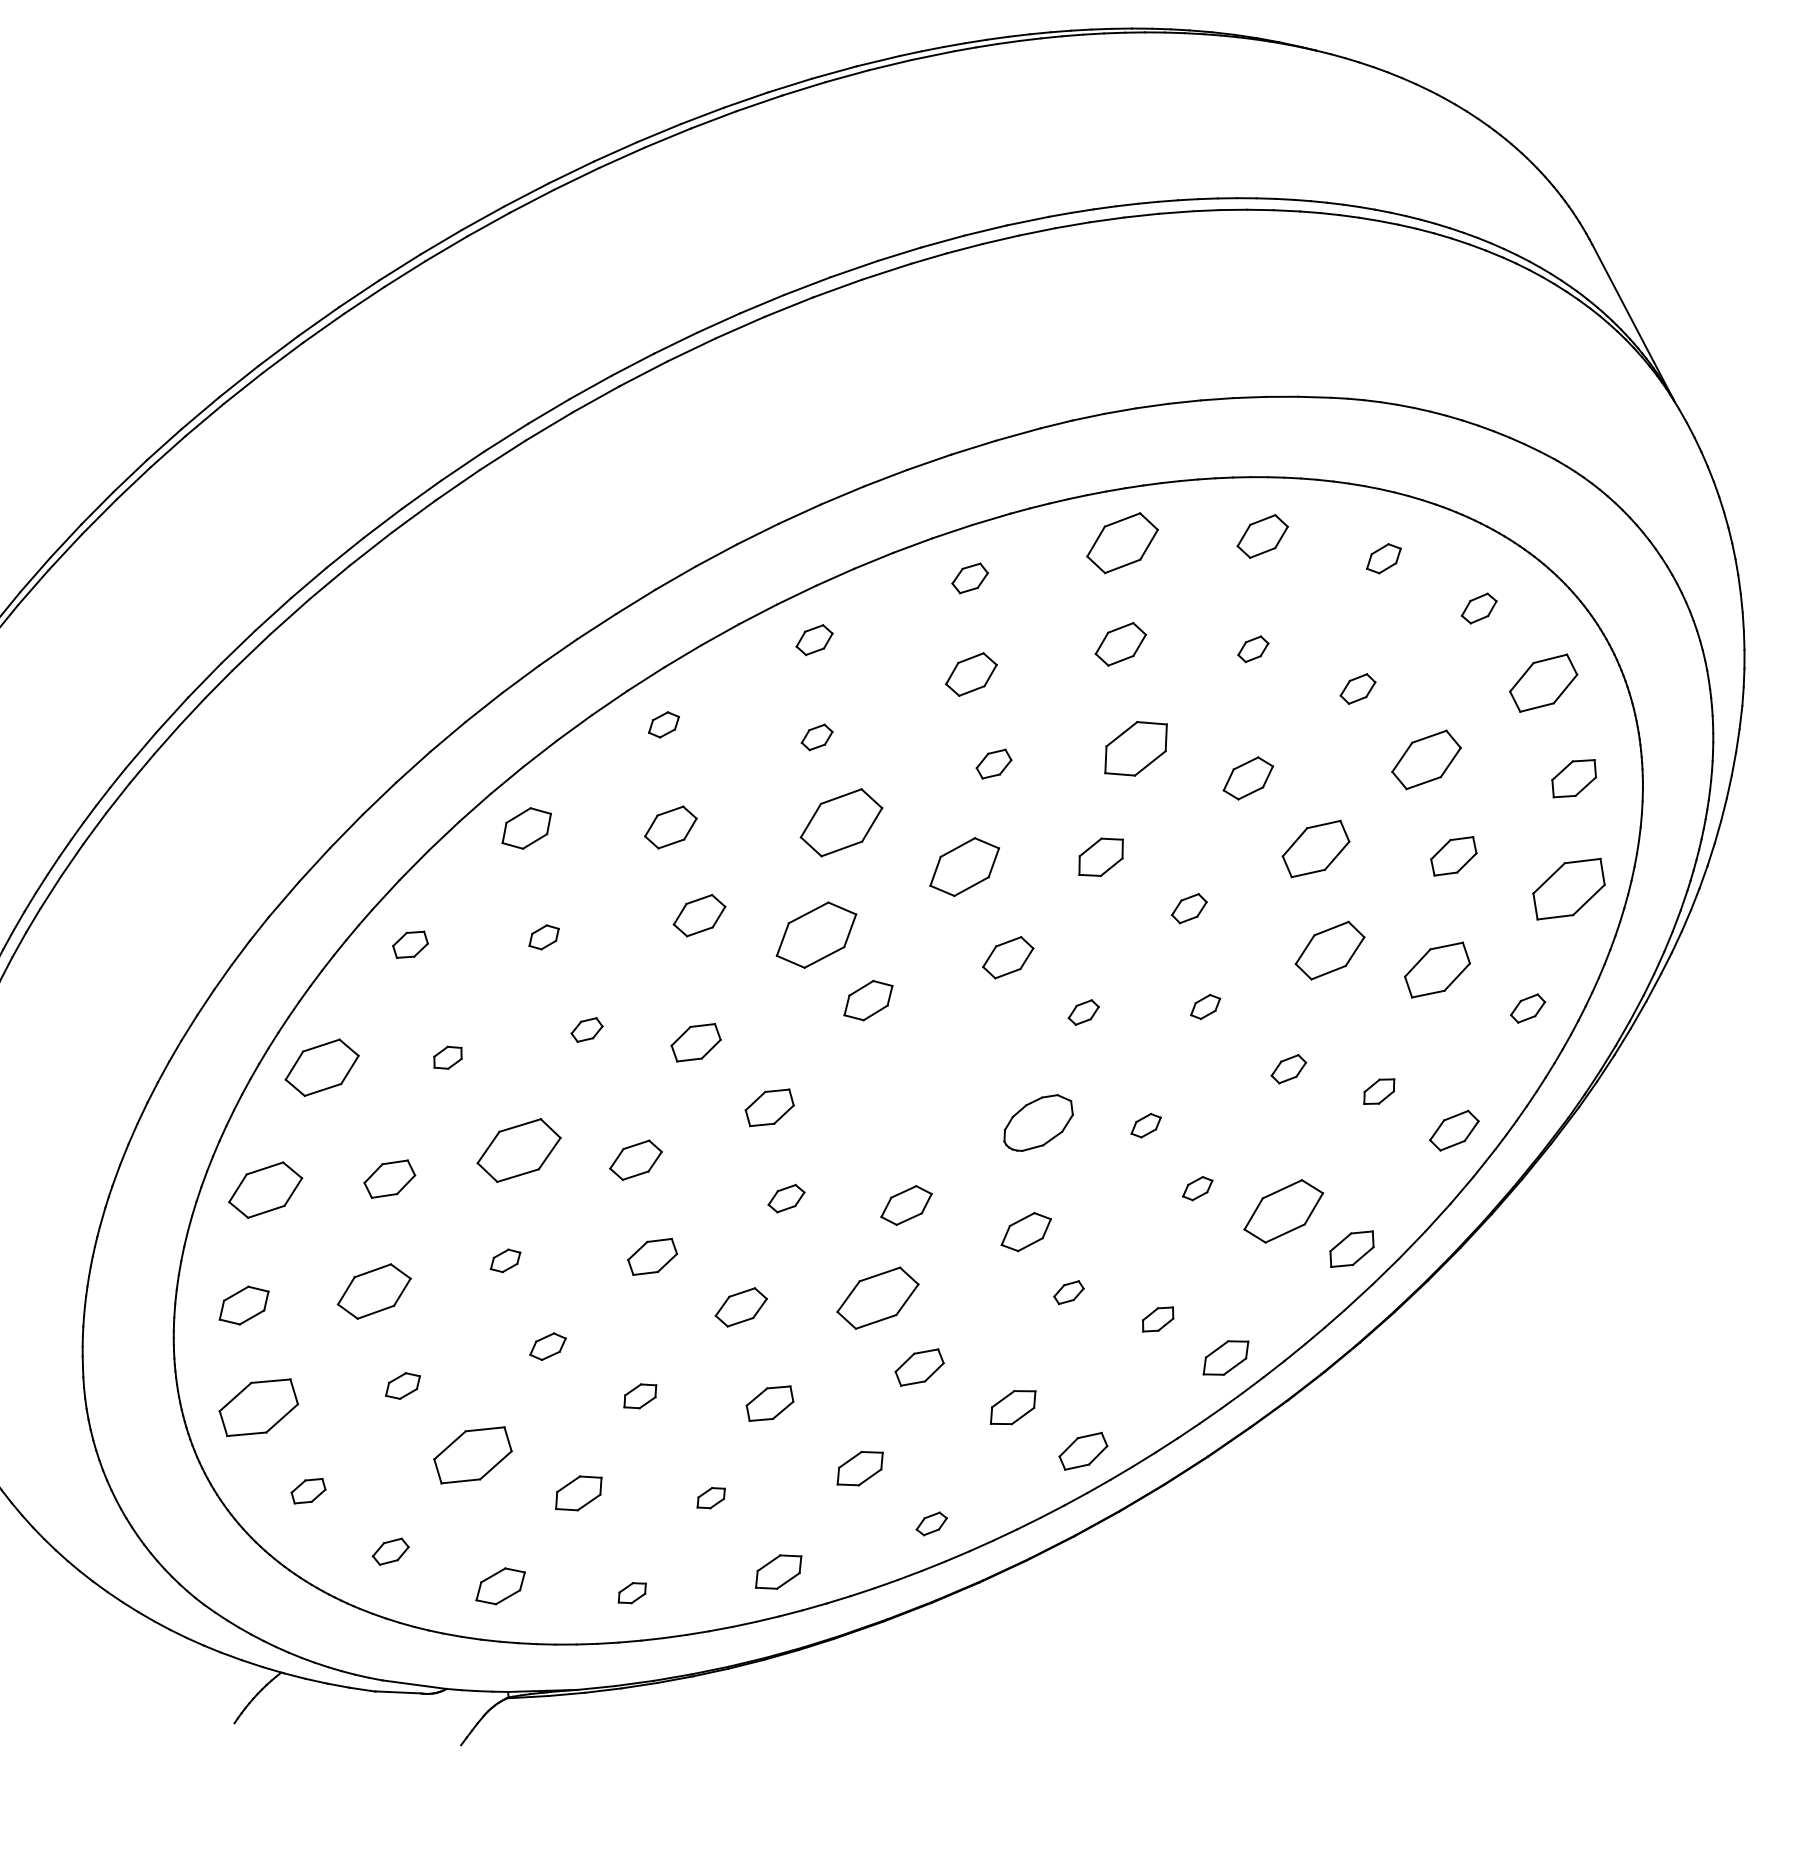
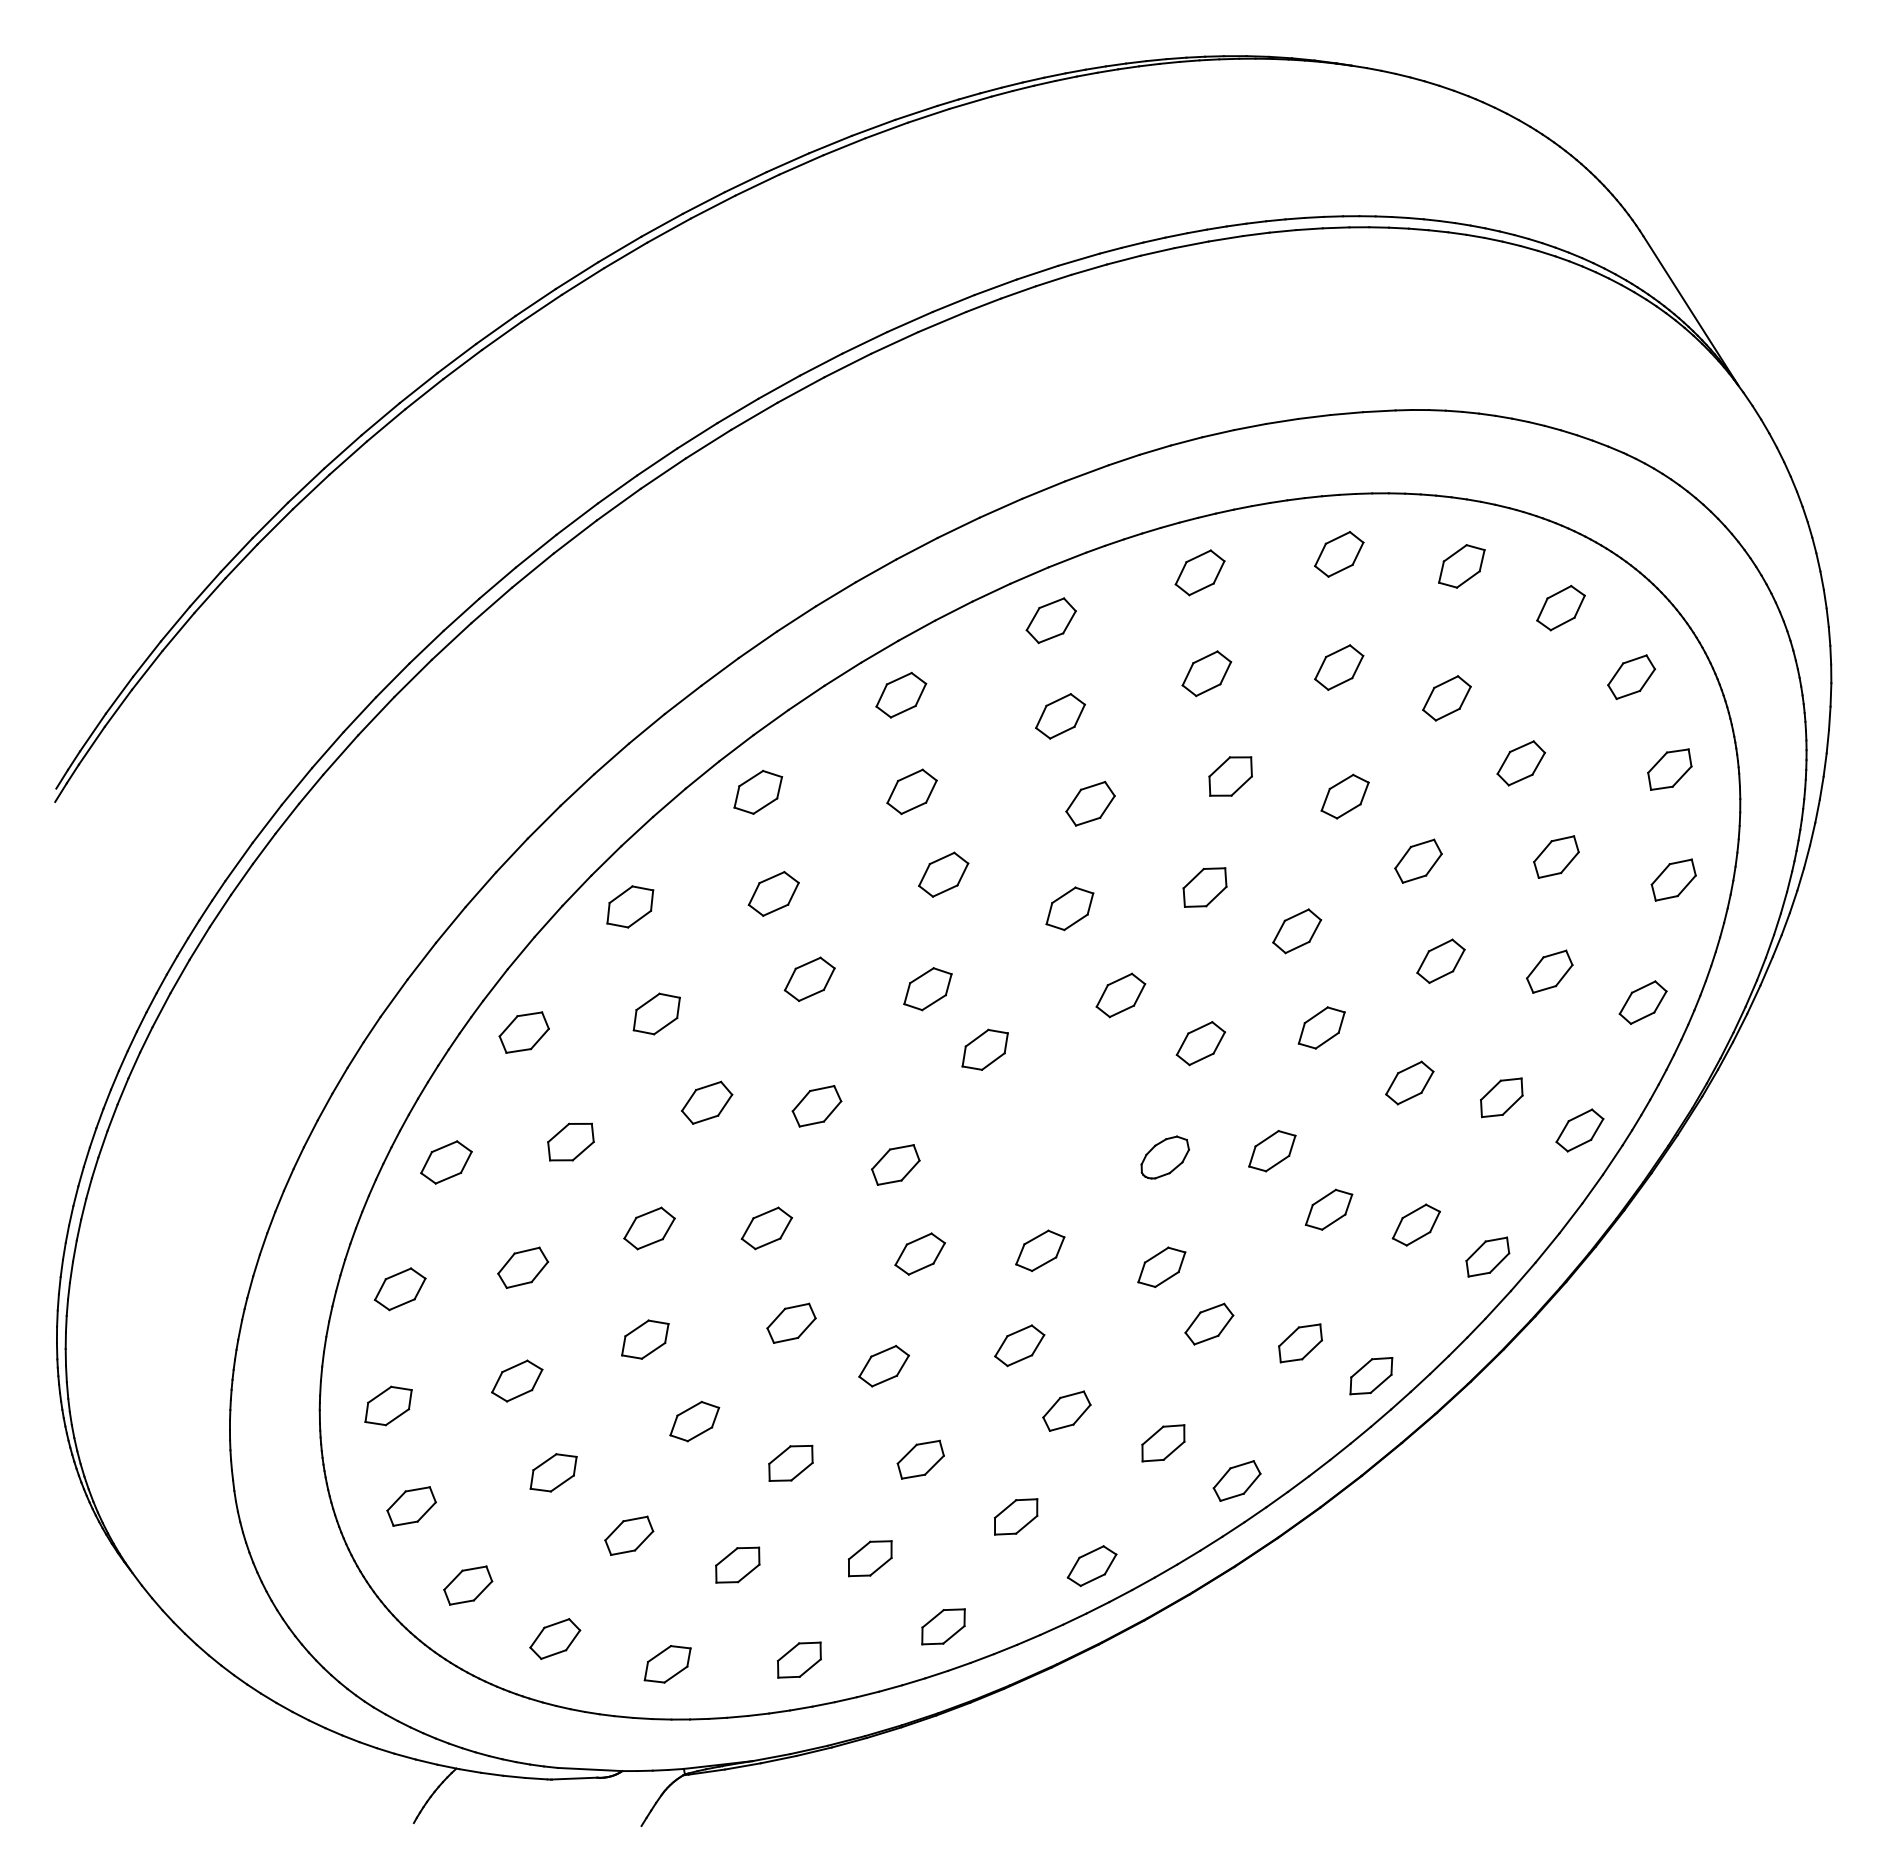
part: (1121, 542) -> (1199, 572), size x0.71
part: (1383, 558) -> (1461, 566), size x1.43
part: (969, 578) -> (1050, 620), size x1.43
part: (1478, 607) -> (1560, 607), size x1.43
part: (814, 639) -> (901, 694), size x1.43
part: (1253, 649) -> (1339, 667), size x1.67
part: (1543, 683) -> (1631, 677), size x0.71
part: (1357, 689) -> (1446, 698), size x1.43
part: (664, 724) -> (758, 791), size x1.67
part: (816, 736) -> (911, 791), size x1.67
part: (1135, 748) -> (1230, 776), size x0.71
part: (1426, 760) -> (1521, 763), size x0.71
part: (994, 763) -> (1090, 803), size x1.43
part: (841, 822) -> (943, 874), size x0.62
part: (1316, 848) -> (1418, 860), size x0.71
part: (964, 866) -> (1069, 908), size x0.71
part: (1568, 888) -> (1673, 879), size x0.62
part: (1189, 908) -> (1297, 931), size x1.43
part: (816, 935) -> (927, 989), size x0.62
part: (543, 936) -> (656, 1013), size x1.67
part: (409, 944) -> (523, 1032), size x1.43
part: (1329, 949) -> (1440, 960), size x0.71
part: (1437, 969) -> (1549, 971), size x0.71
part: (1205, 1006) -> (1321, 1027), size x1.67
part: (1527, 1008) -> (1642, 1002), size x1.43
part: (1083, 1012) -> (1200, 1043), size x1.67
part: (587, 1029) -> (707, 1102), size x1.67
part: (447, 1057) -> (570, 1141), size x1.67
part: (322, 1067) -> (446, 1162), size x0.71
part: (1288, 1068) -> (1409, 1082), size x1.43
part: (1378, 1091) -> (1501, 1097), size x1.43
part: (1039, 1122) -> (1165, 1157), size x0.71
part: (1146, 1125) -> (1272, 1151), size x1.67
part: (519, 1150) -> (649, 1228), size x0.62
part: (1197, 1188) -> (1328, 1209), size x1.67
part: (264, 1190) -> (399, 1289), size x0.71
part: (785, 1198) -> (919, 1253), size x1.43
part: (1282, 1210) -> (1415, 1224), size x0.62
part: (505, 1260) -> (645, 1339), size x1.67
part: (374, 1290) -> (517, 1380), size x0.71
part: (1069, 1292) -> (1209, 1323), size x1.67
part: (877, 1298) -> (1019, 1345), size x0.62
part: (1158, 1319) -> (1300, 1343), size x1.43
part: (547, 1346) -> (694, 1421), size x1.43
part: (402, 1385) -> (553, 1472), size x1.43
part: (639, 1395) -> (790, 1462), size x1.43
part: (258, 1407) -> (411, 1506), size x0.62
part: (473, 1454) -> (629, 1535), size x0.62
part: (308, 1491) -> (468, 1585), size x1.43
part: (710, 1497) -> (869, 1558), size x1.67
part: (931, 1523) -> (1091, 1565), size x1.67
part: (391, 1551) -> (555, 1638), size x1.43
part: (632, 1592) -> (799, 1659), size x1.67

